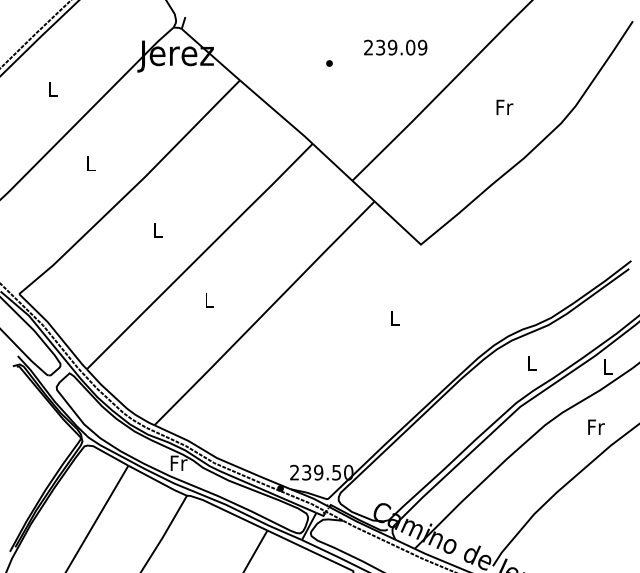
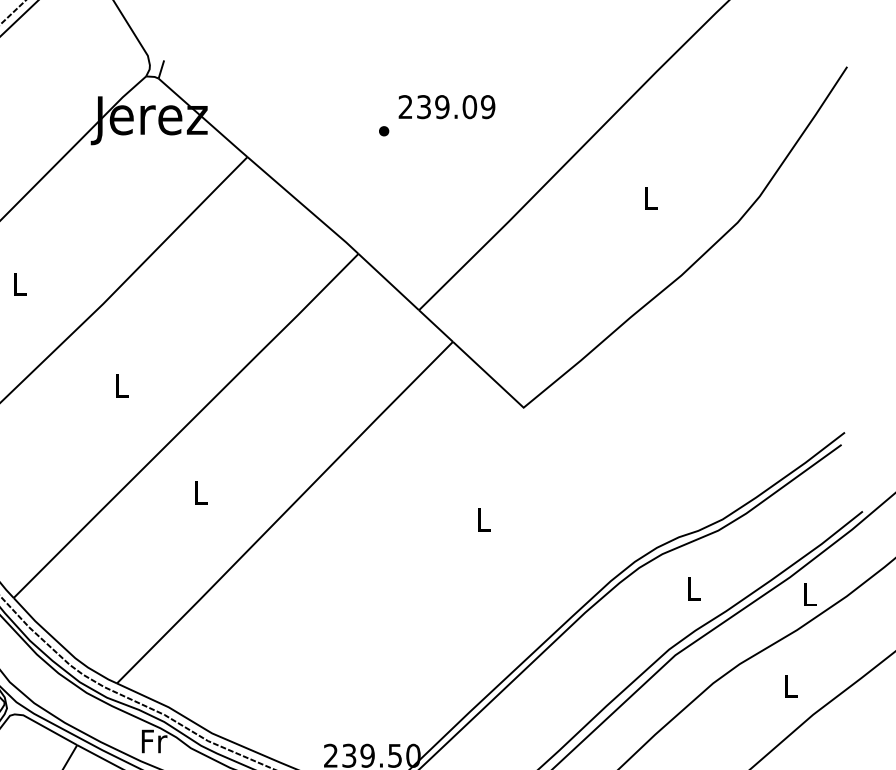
text: (395, 47) -> (446, 106), moved
text: (504, 107) -> (651, 198), Fr -> L
text: (596, 426) -> (791, 685), Fr -> L

